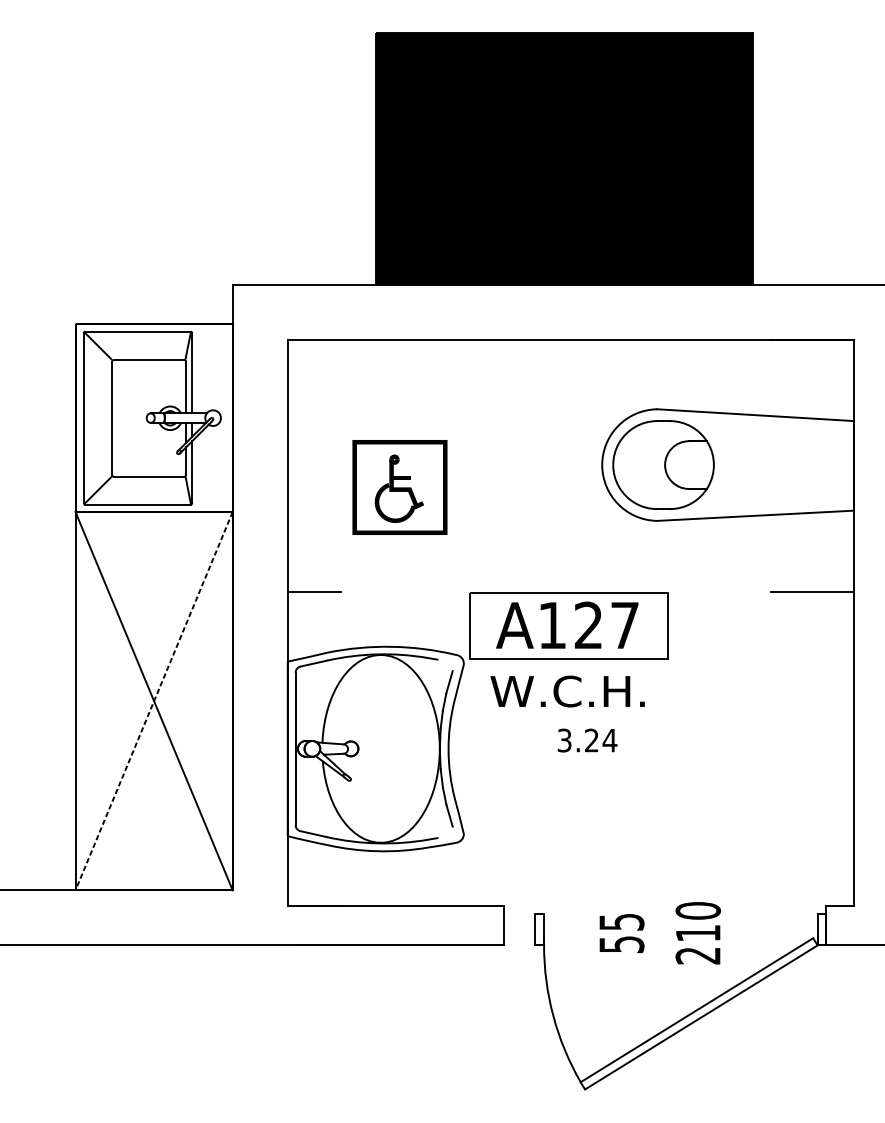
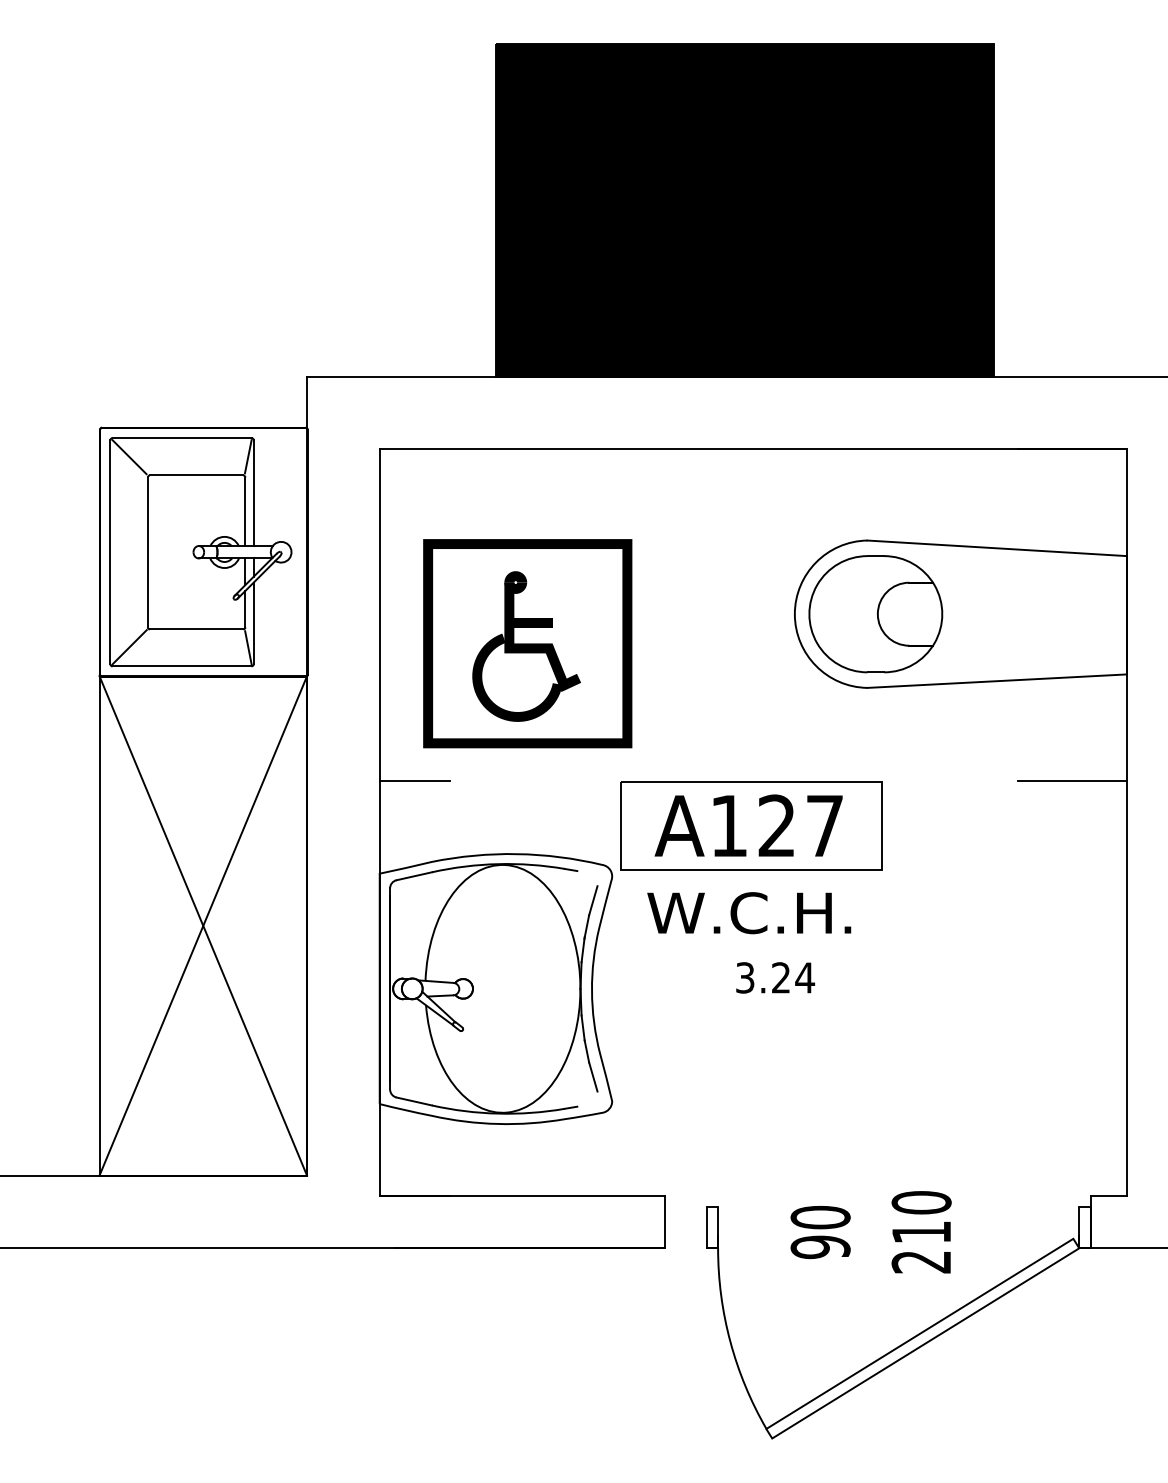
part: (399, 487) -> (527, 643), size x1.67
line: (154, 701) -> (203, 926), dashed -> solid
text: (621, 933) -> (820, 1232), 55 -> 90

